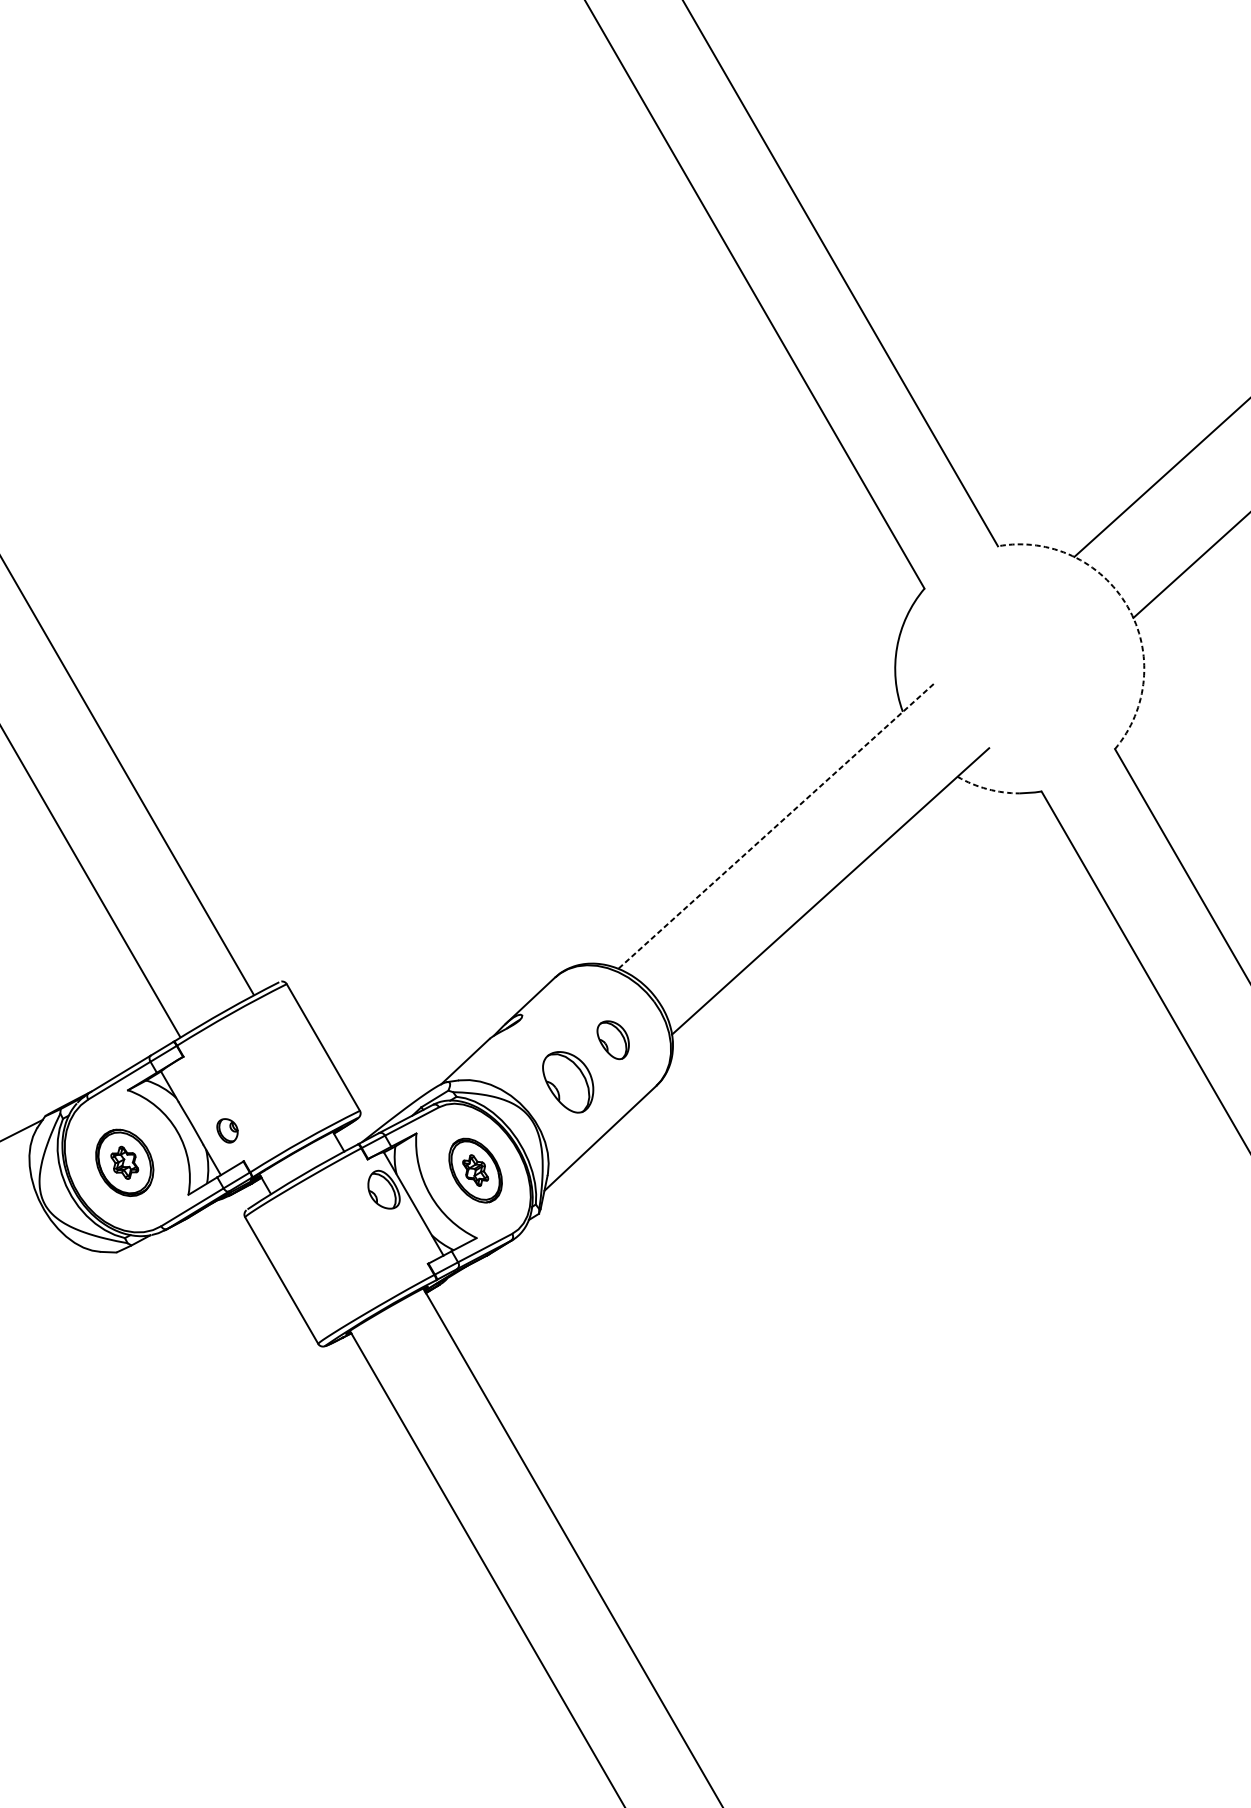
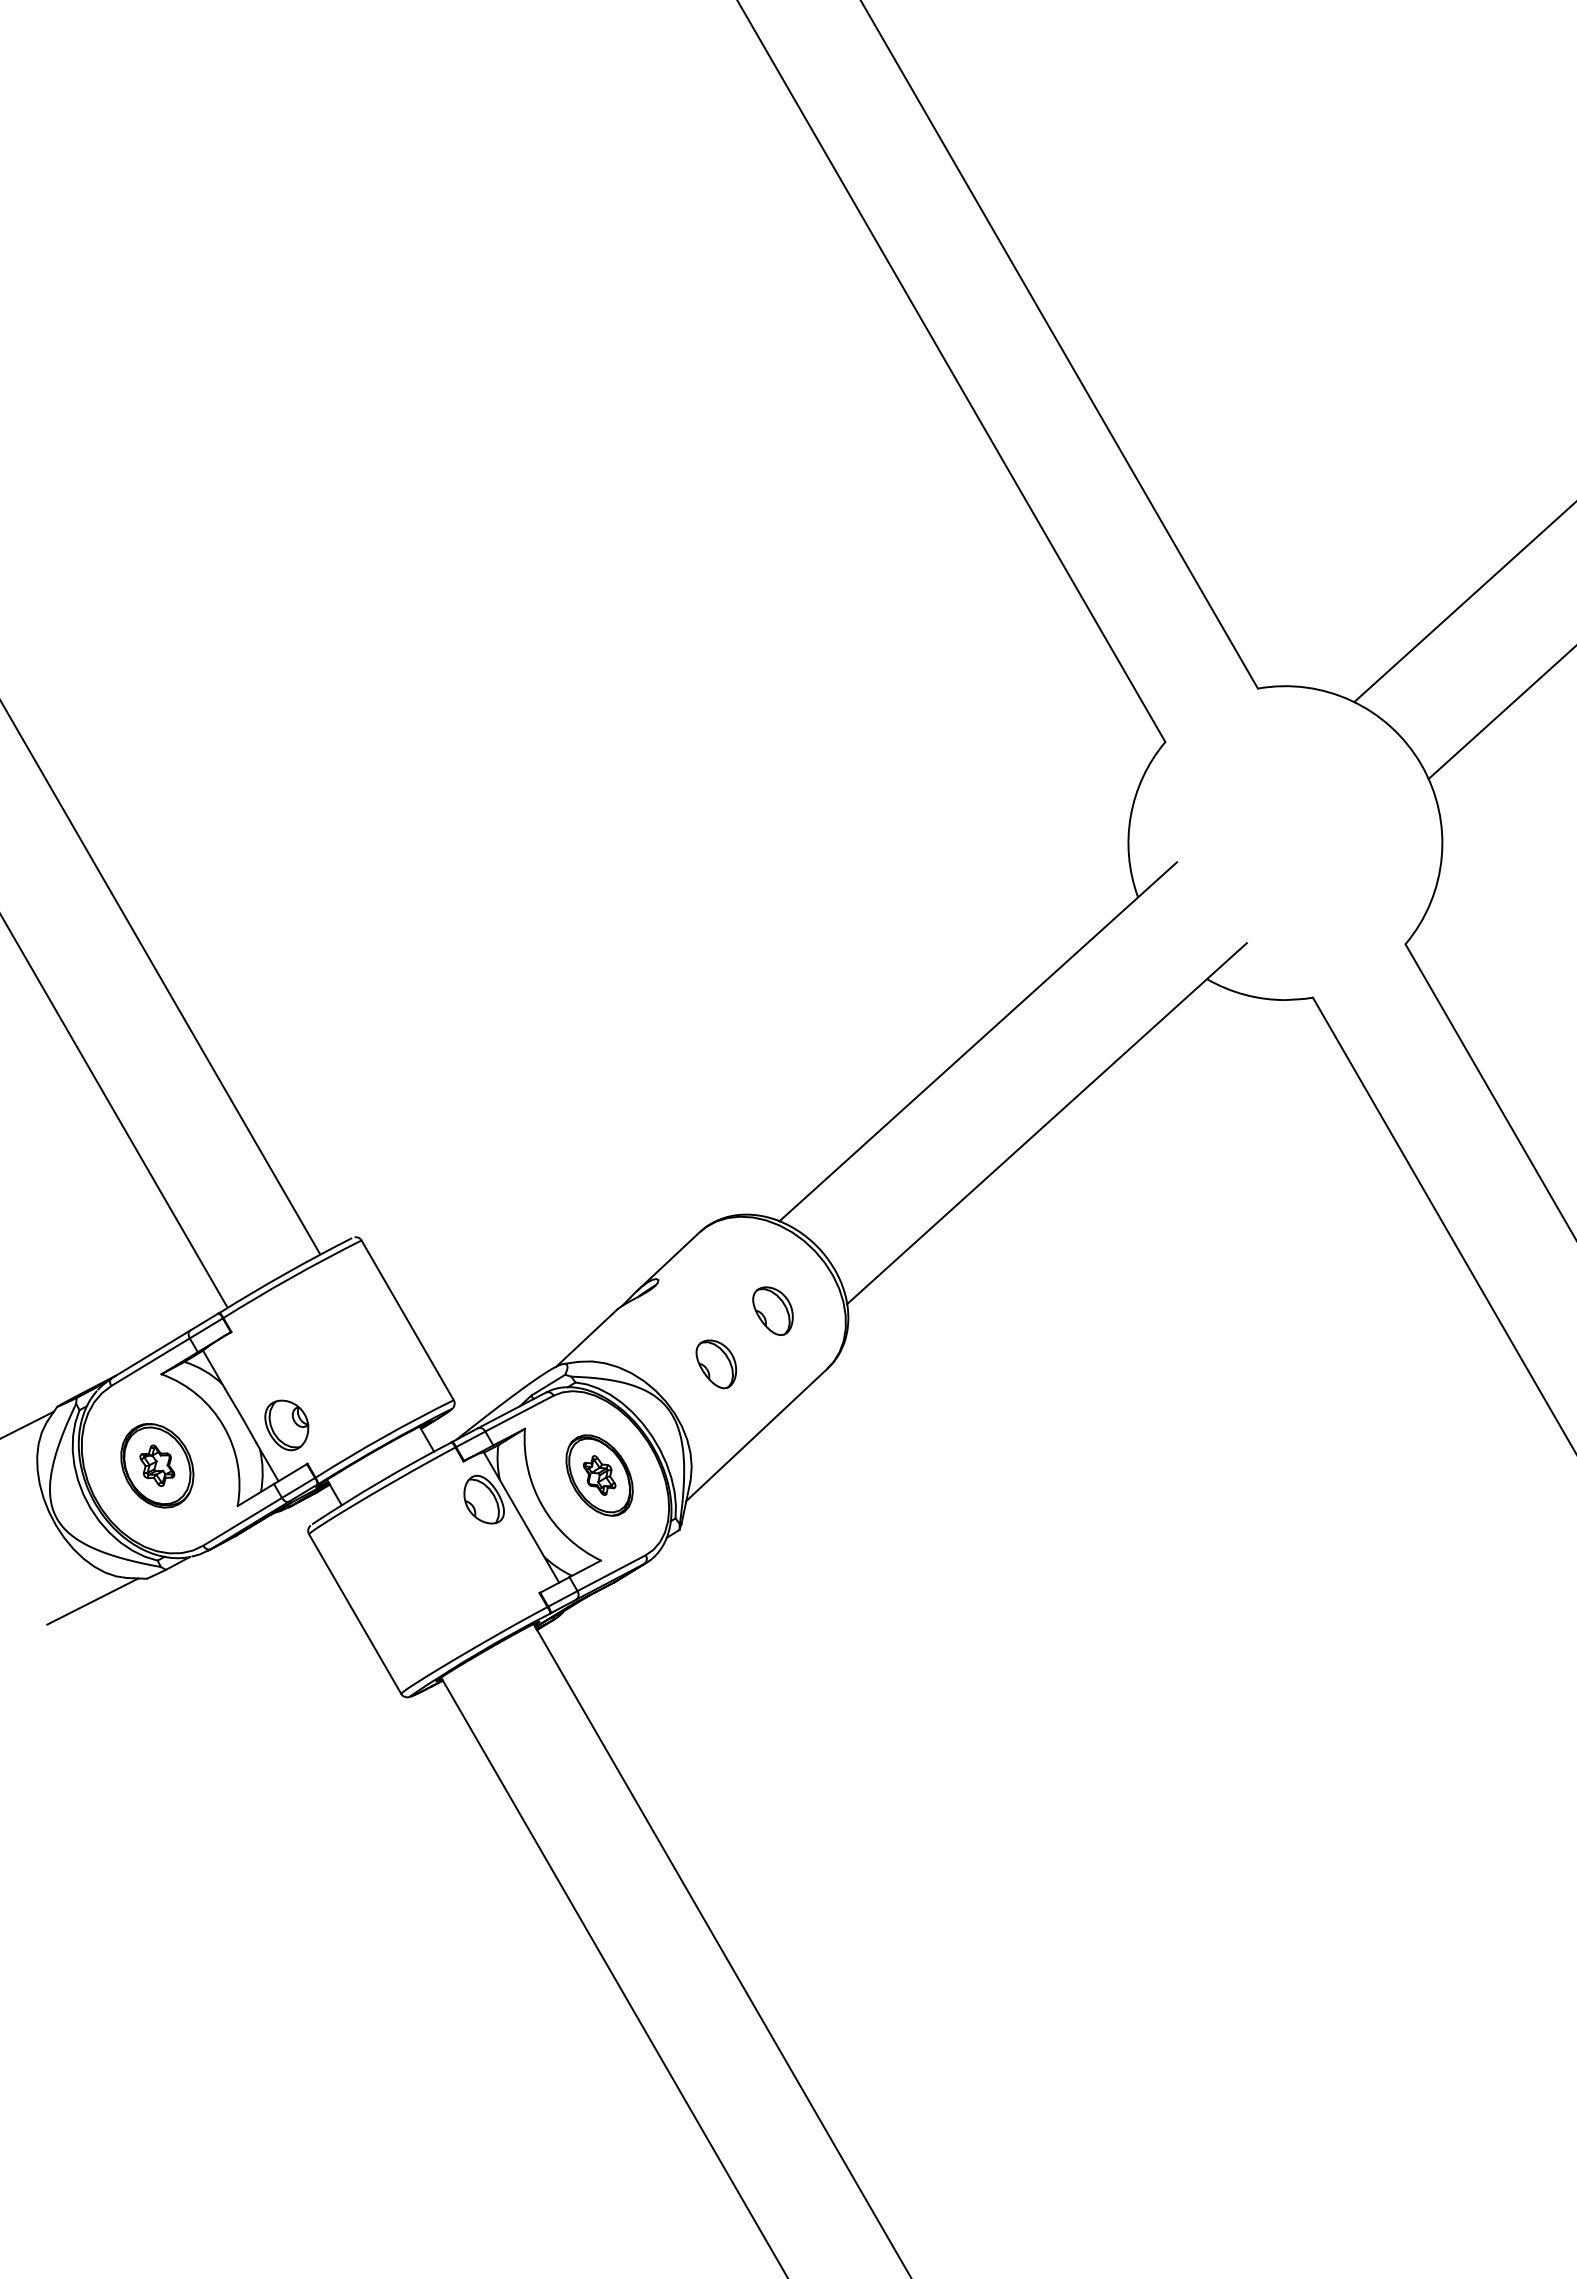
arc: (1127, 606) -> (1421, 764), dashed -> solid
arc: (987, 788) -> (1244, 994), dashed -> solid
line: (776, 826) -> (978, 1041), dashed -> solid
part: (568, 1082) -> (716, 1364), size x0.62
part: (227, 1130) -> (286, 1425), size x1.67
line: (73, 1270) -> (92, 1601), added

